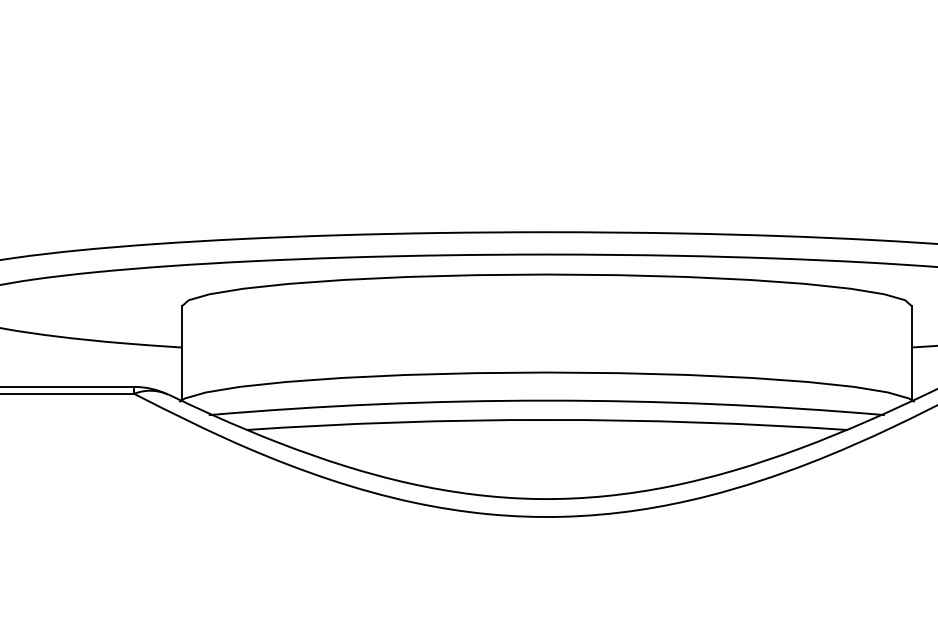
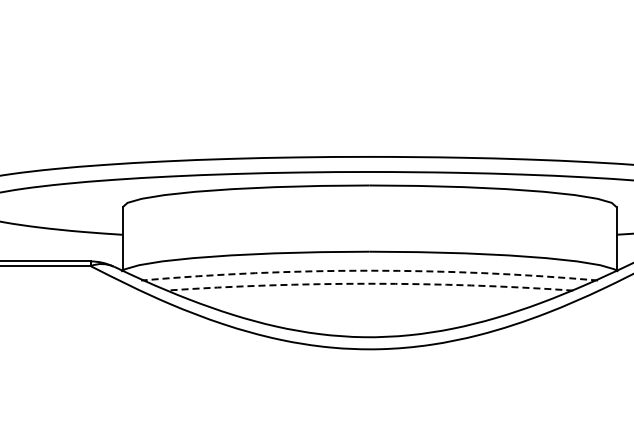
arc: (546, 400) -> (369, 270), solid -> dashed
arc: (548, 419) -> (370, 283), solid -> dashed

